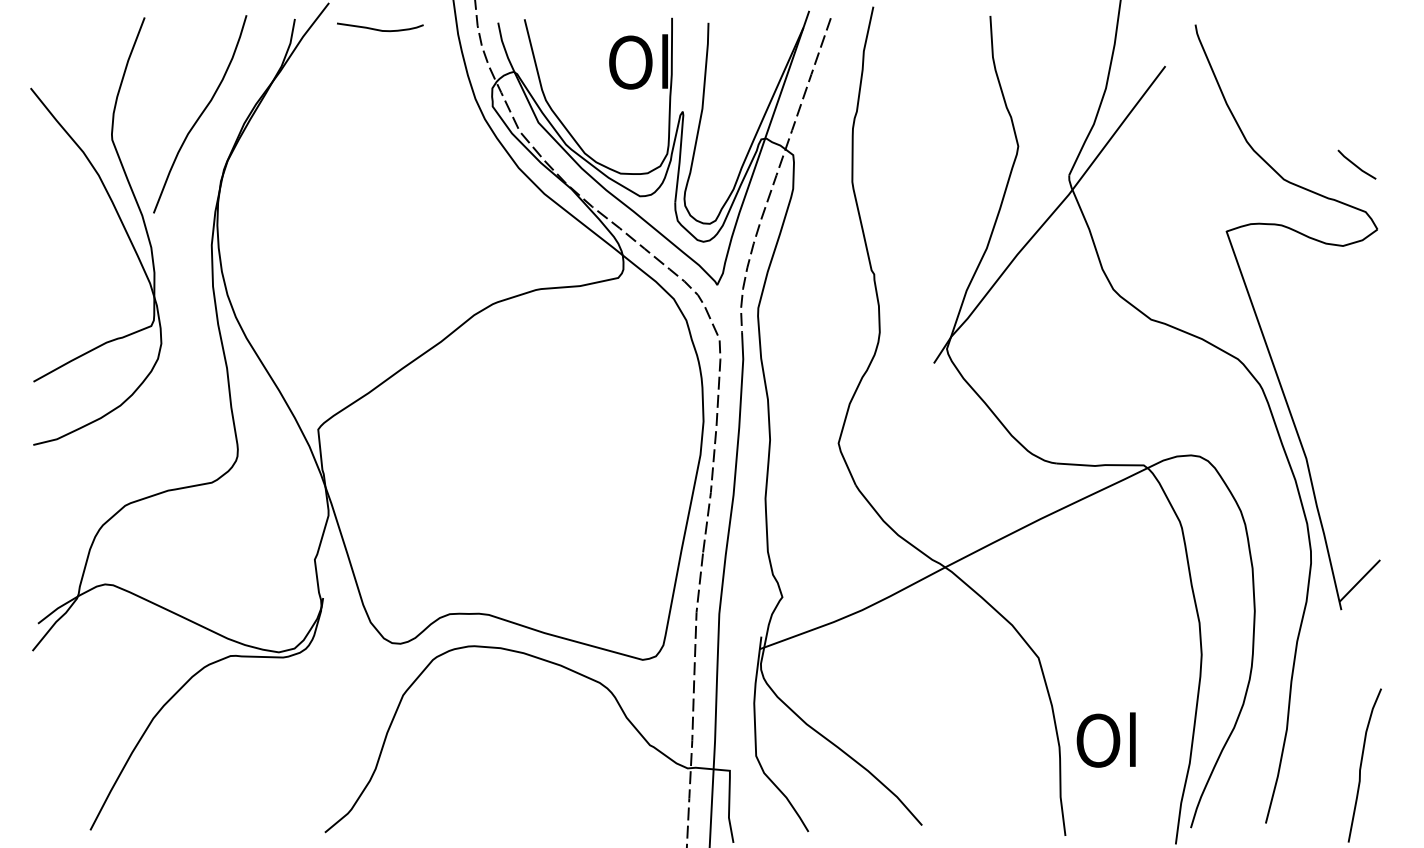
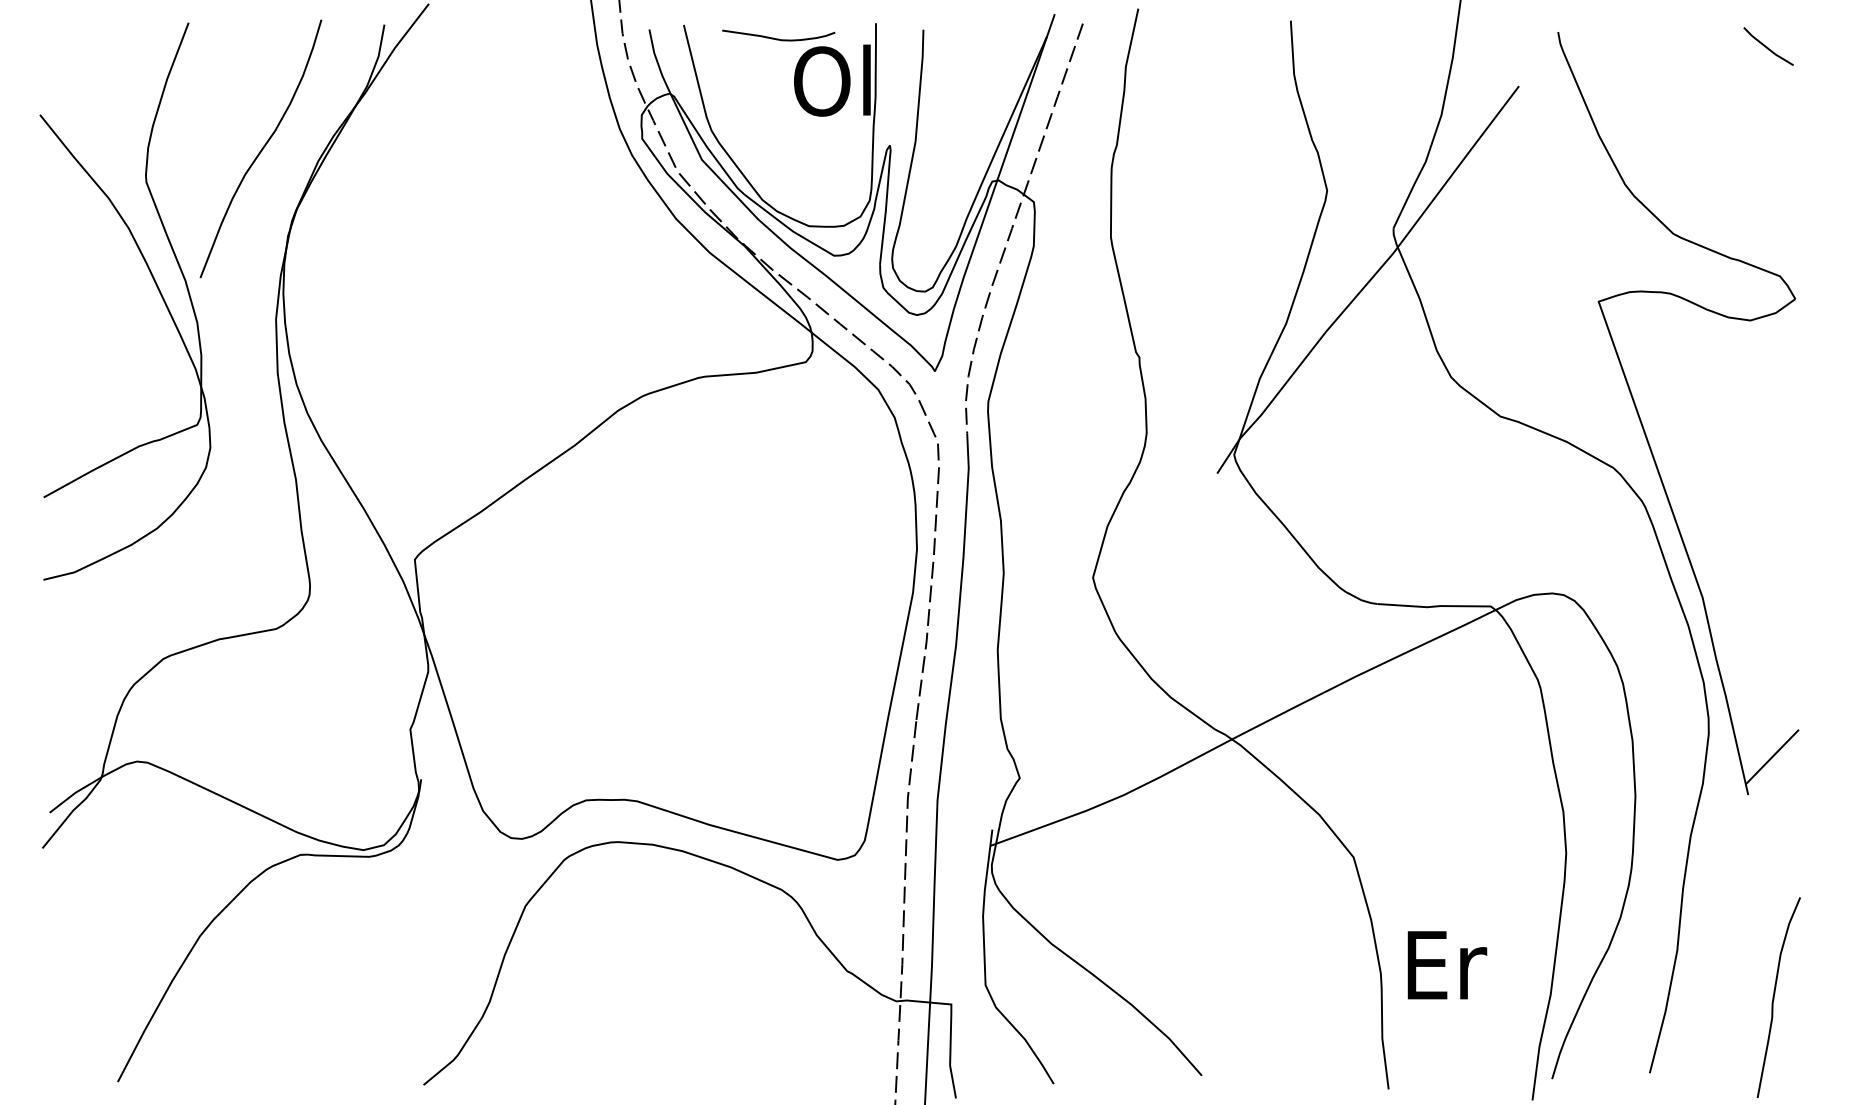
curve: (380, 29) -> (778, 38), moved
line: (1356, 164) -> (1767, 46), moved
text: (1109, 740) -> (1445, 964), Ol -> Er

